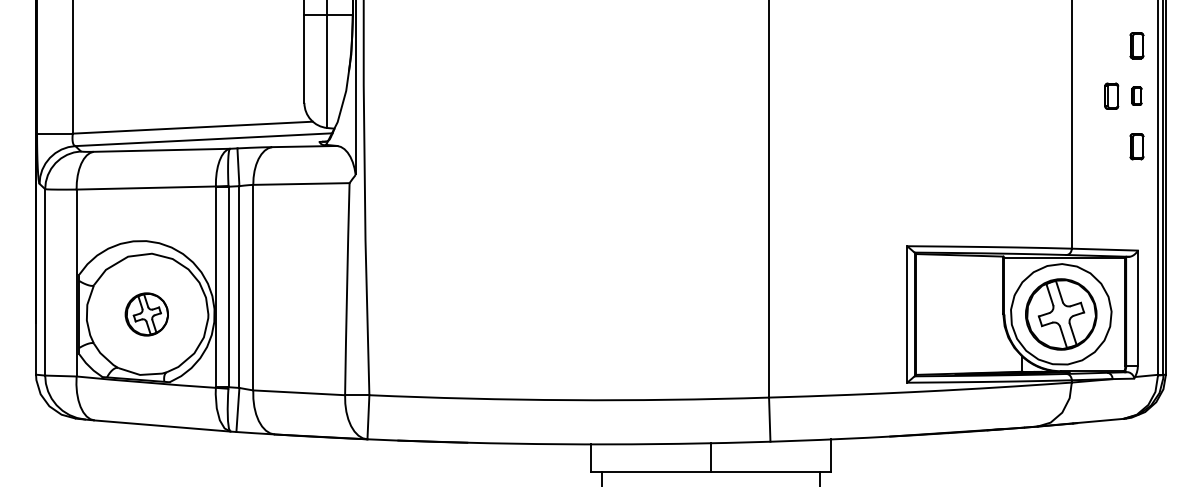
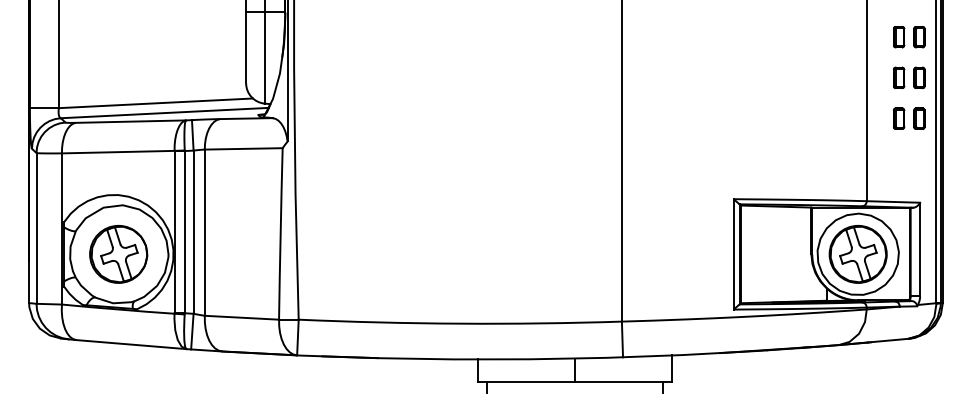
part: (1111, 45) -> (898, 36), added
part: (1136, 95) -> (919, 77), size x1.43
part: (1111, 146) -> (898, 118), added
part: (146, 314) -> (118, 254), size x1.67

